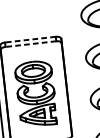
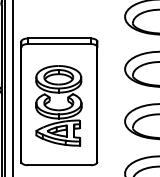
line: (30, 39) -> (59, 38), dashed -> solid
line: (31, 44) -> (59, 44), dashed -> solid

